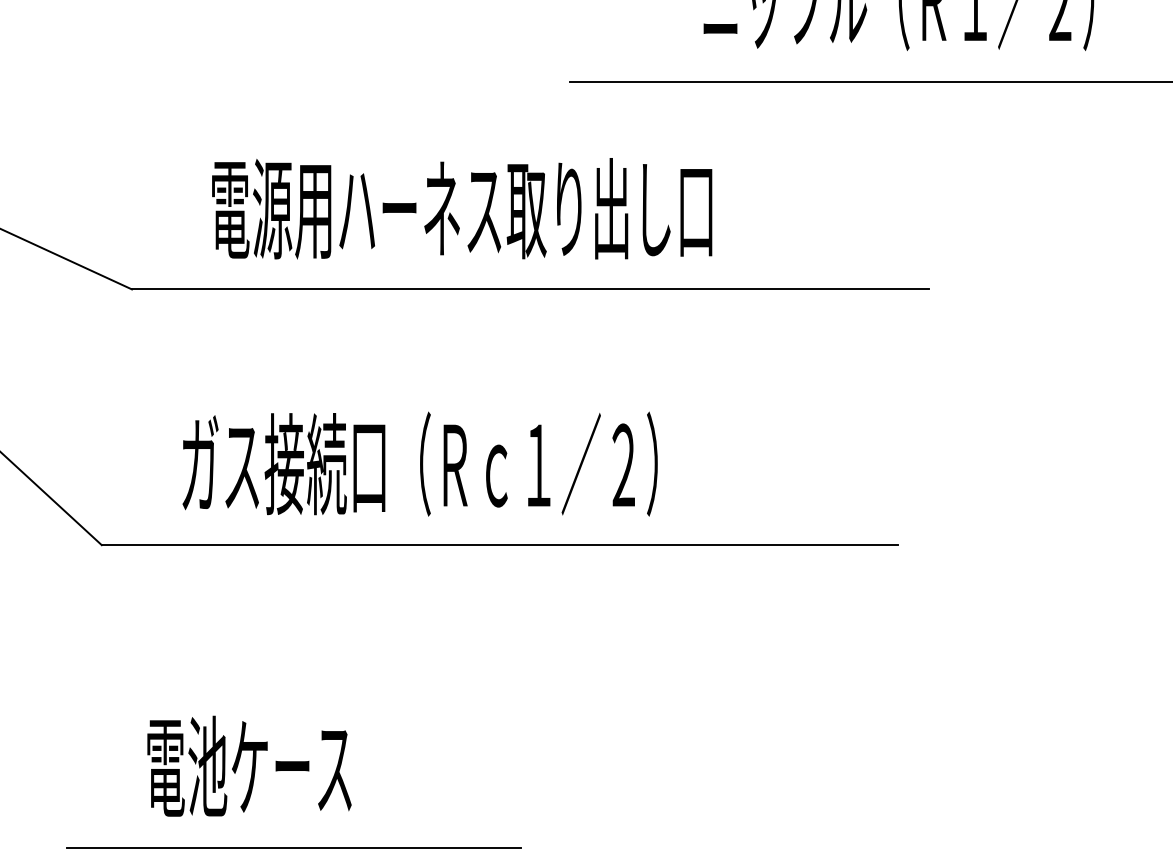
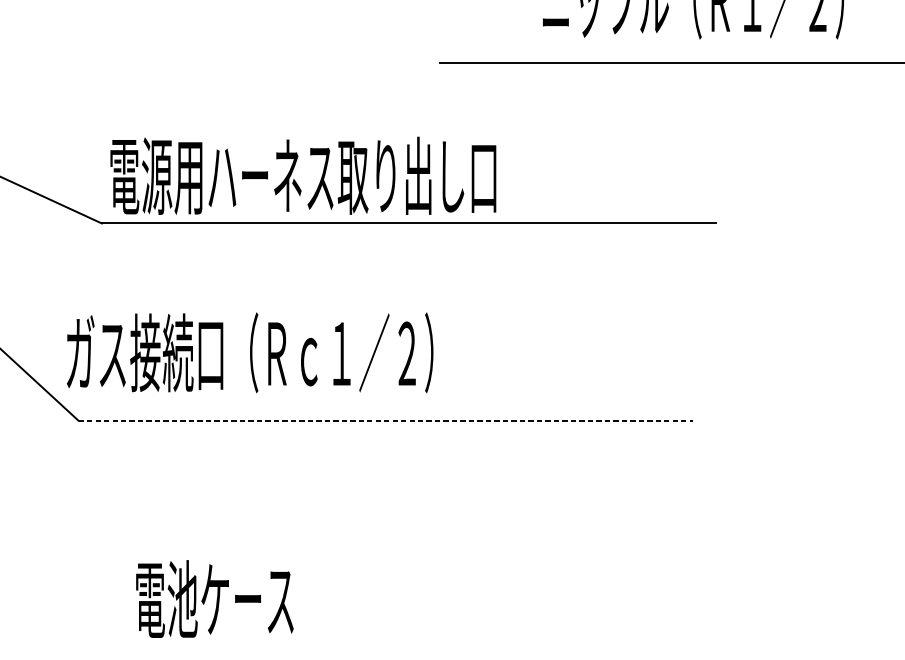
text: (462, 208) -> (303, 175), moved
text: (419, 463) -> (249, 352), moved
line: (500, 545) -> (386, 421), solid -> dashed
text: (249, 765) -> (214, 598), moved
line: (294, 847) -> (227, 653), removed

